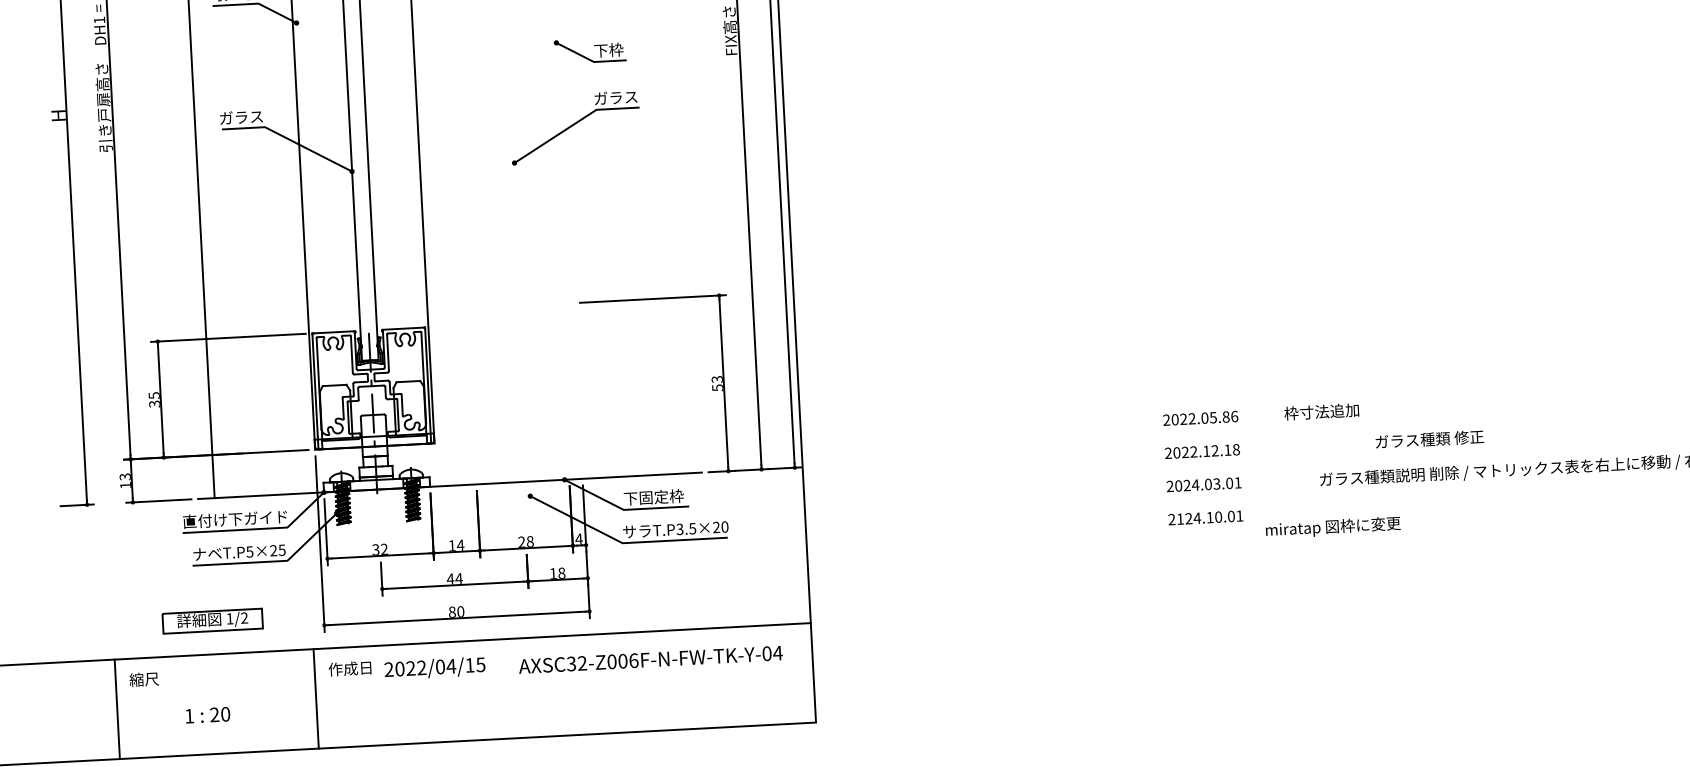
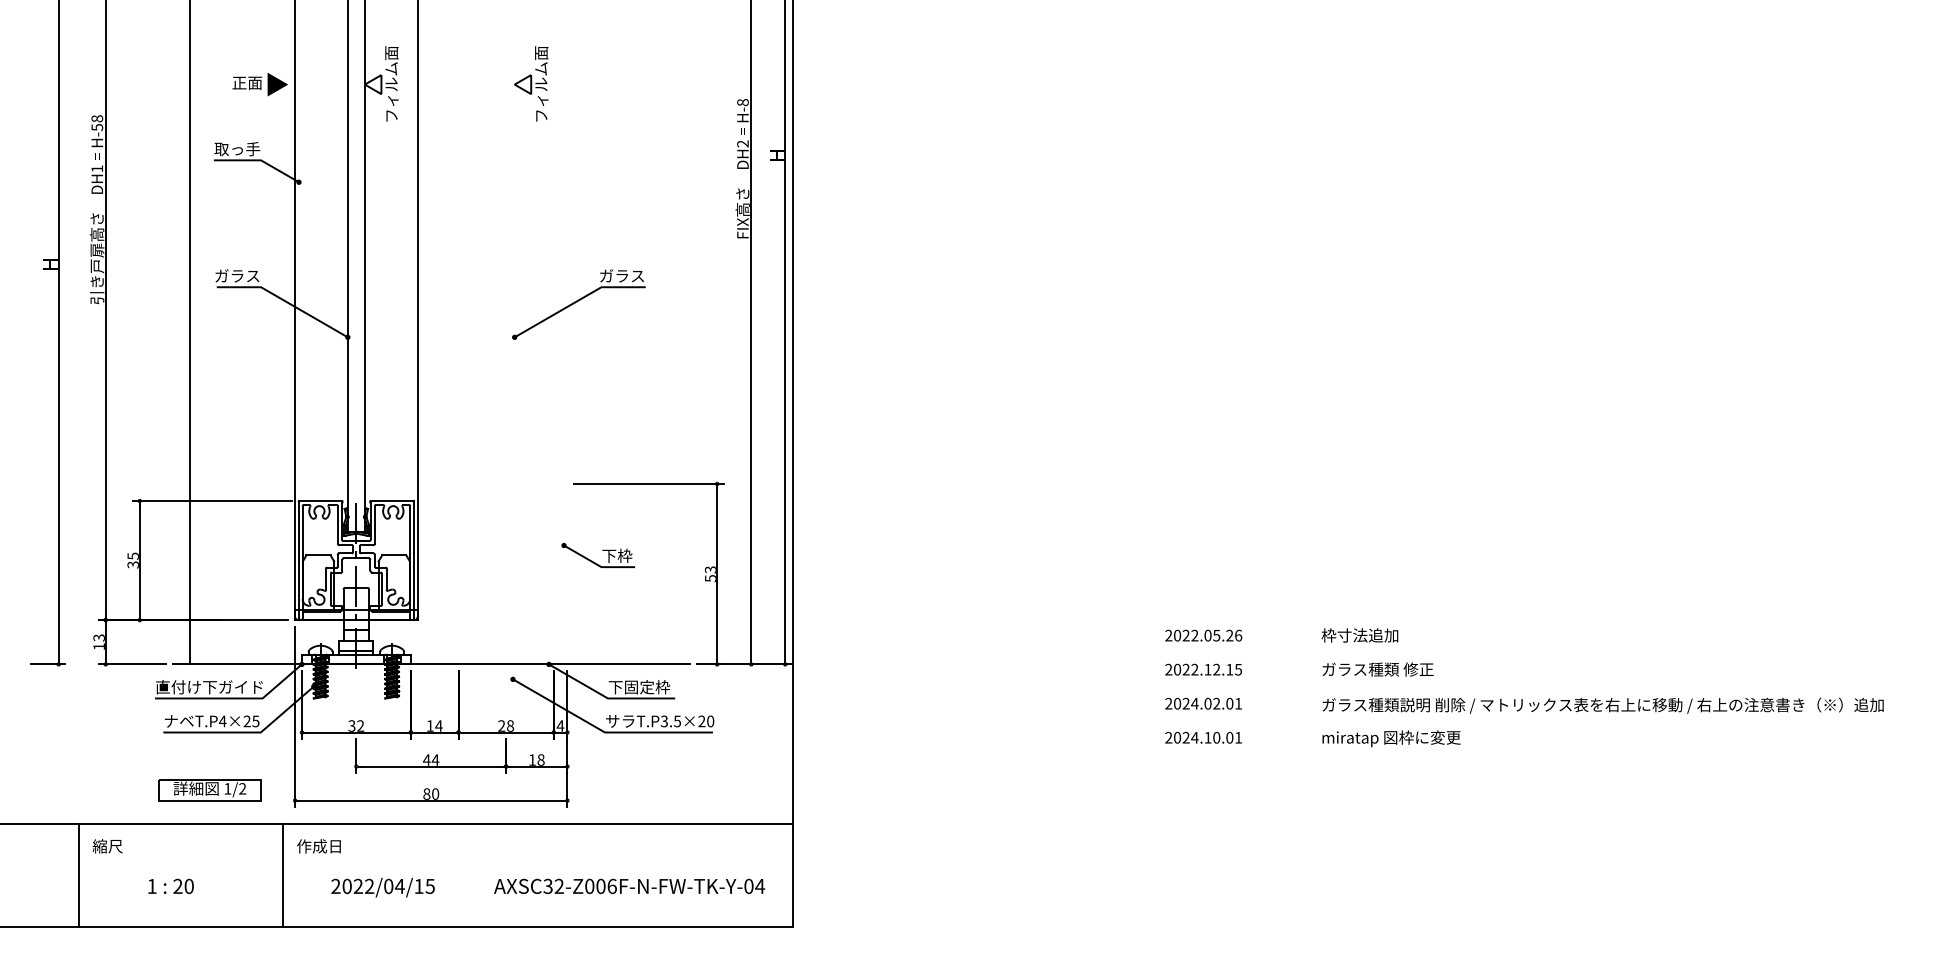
part: (594, 45) -> (602, 550), moved
text: (1321, 411) -> (1359, 635), moved
text: (1225, 416) -> (1229, 635), 2022.05.86 -> 2022.05.26
text: (1429, 439) -> (1377, 669), moved
text: (1236, 449) -> (1238, 669), 2022.12.18 -> 2022.12.15
text: (1216, 483) -> (1216, 703), 2024.03.01 -> 2024.02.01
text: (1180, 518) -> (1177, 737), 2124.10.01 -> 2024.10.01
text: (1333, 527) -> (1391, 738), moved
text: (249, 552) -> (222, 721), T.P5×25 -> T.P4×25
part: (212, 621) -> (209, 790), moved
text: (650, 658) -> (629, 885), moved
text: (434, 668) -> (382, 887), moved

